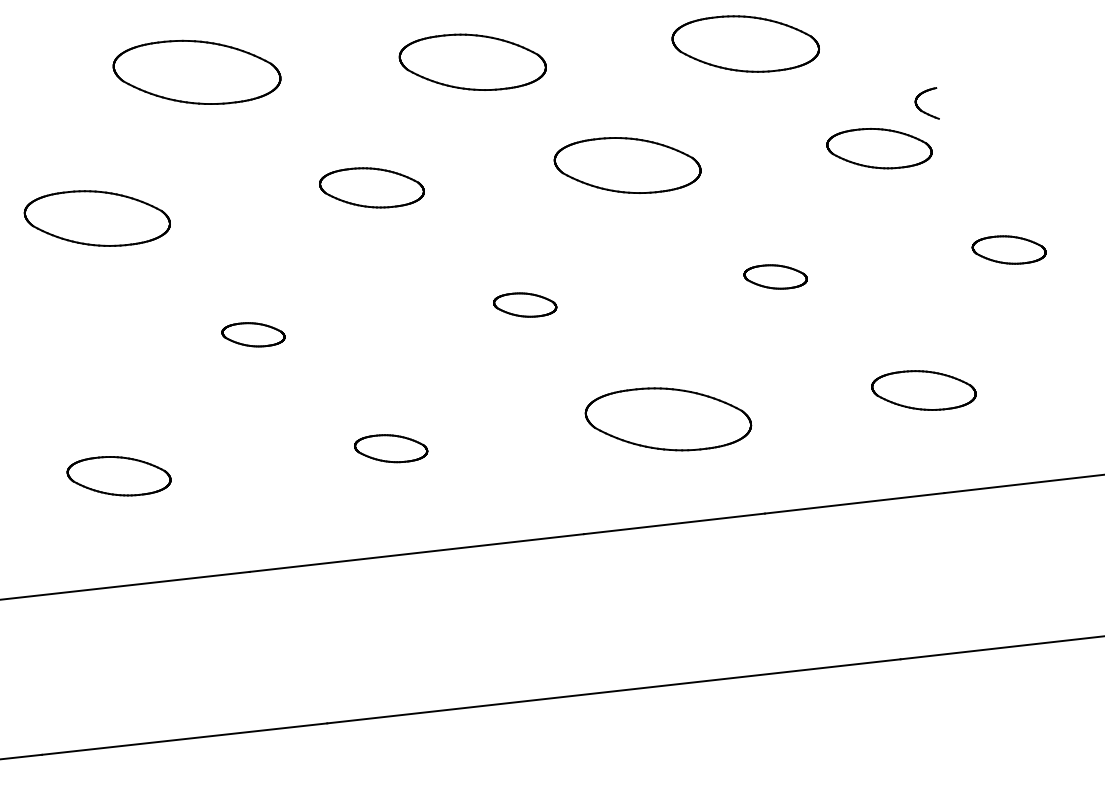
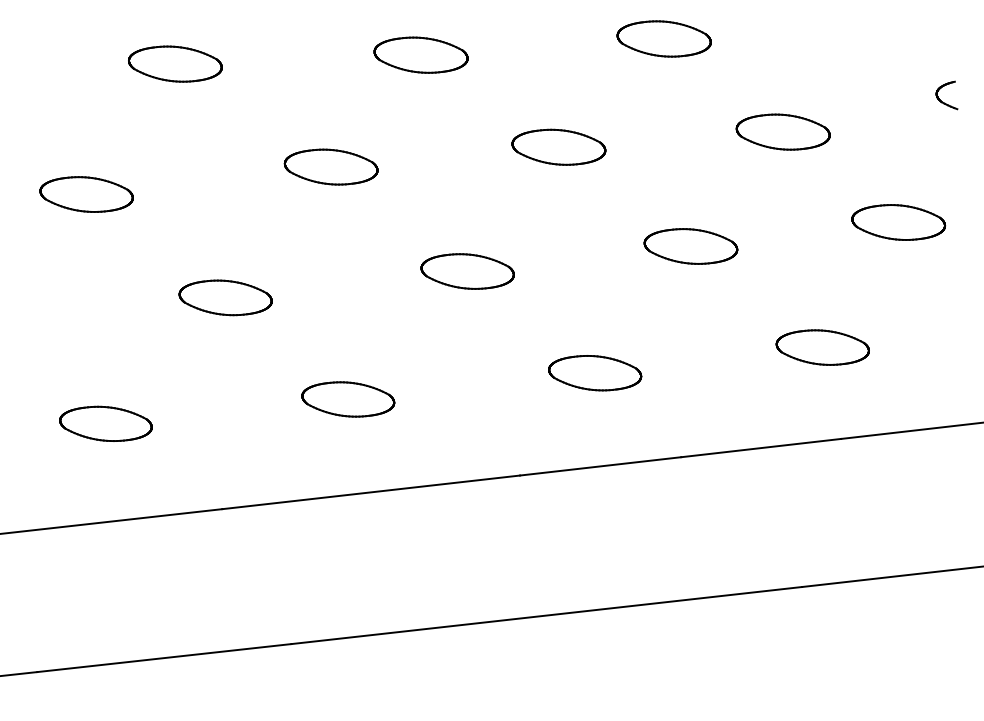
part: (745, 43) -> (663, 38), size x0.71
part: (472, 61) -> (420, 54), size x0.71
part: (196, 71) -> (174, 63), size x0.62
part: (920, 108) -> (940, 99), moved
part: (627, 165) -> (558, 147), size x0.71
part: (97, 218) -> (86, 194), size x0.71
part: (1009, 249) -> (899, 221), size x1.43
part: (775, 276) -> (690, 246), size x1.67
part: (524, 304) -> (467, 270), size x1.67
part: (253, 334) -> (225, 297), size x1.67
part: (667, 418) -> (594, 372), size x0.62
part: (390, 448) -> (347, 399), size x1.43

